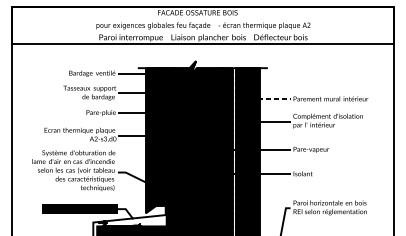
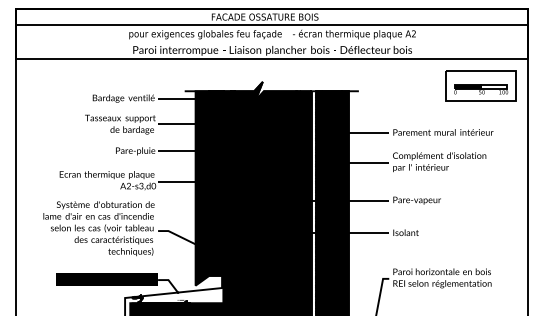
line: (202, 18) -> (271, 24), added
part: (358, 63) -> (480, 85), added
line: (274, 99) -> (367, 133), dashed -> solid

